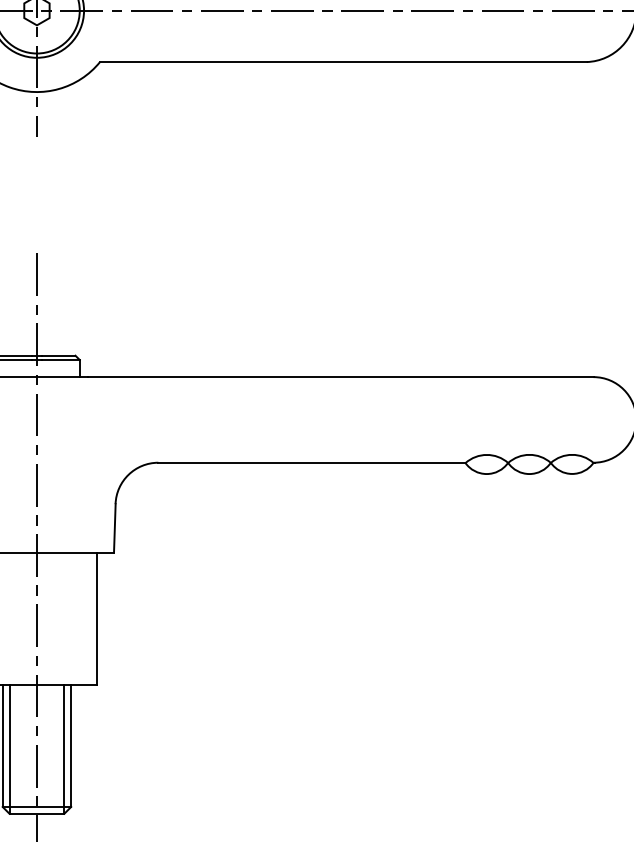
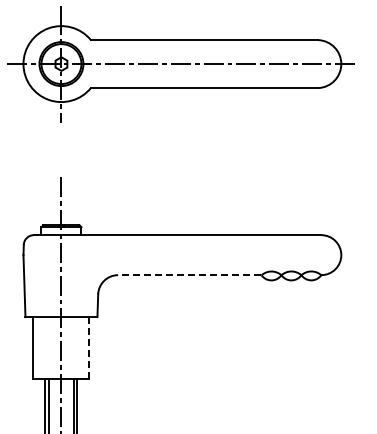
line: (311, 463) -> (189, 275), solid -> dashed
line: (96, 619) -> (89, 348), solid -> dashed

